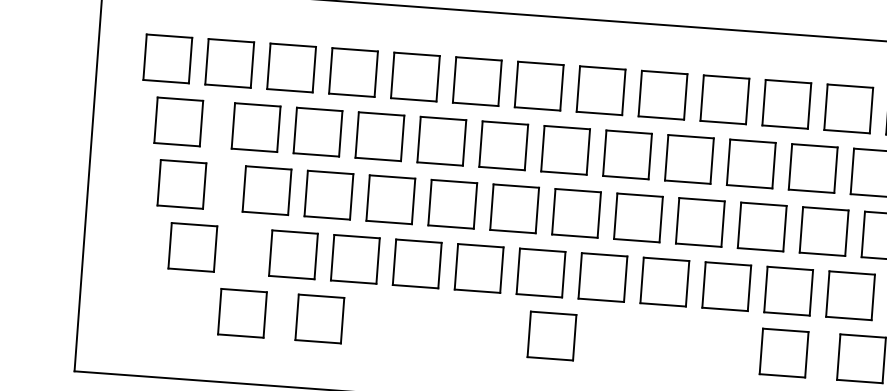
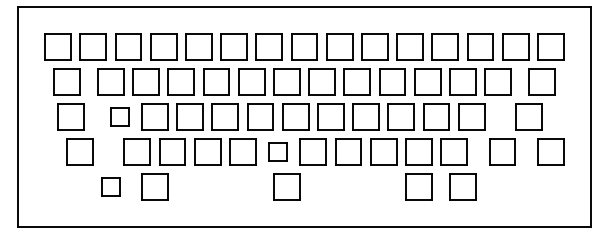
part: (266, 189) -> (119, 116), size x0.7
part: (540, 271) -> (277, 151), size x0.7
part: (241, 311) -> (110, 186), size x0.7

